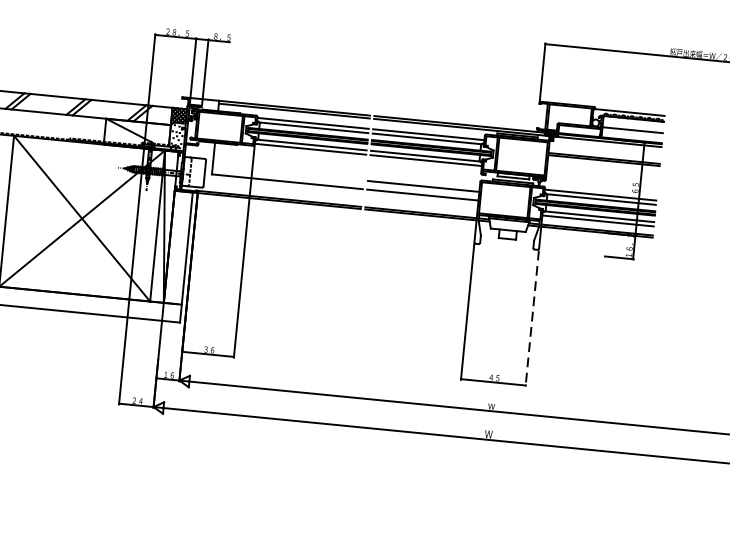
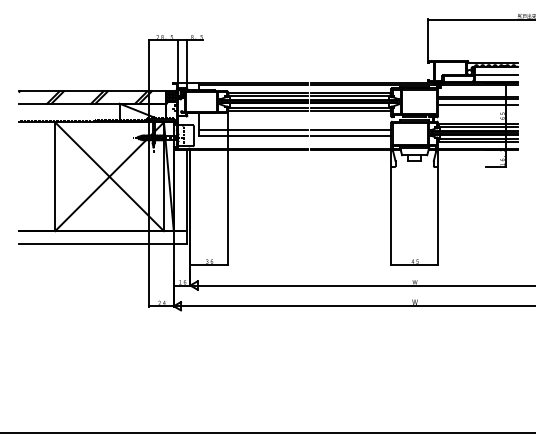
line: (602, 168) -> (477, 104), added
line: (288, 172) -> (253, 129), added
line: (531, 318) -> (437, 216), dashed -> solid

